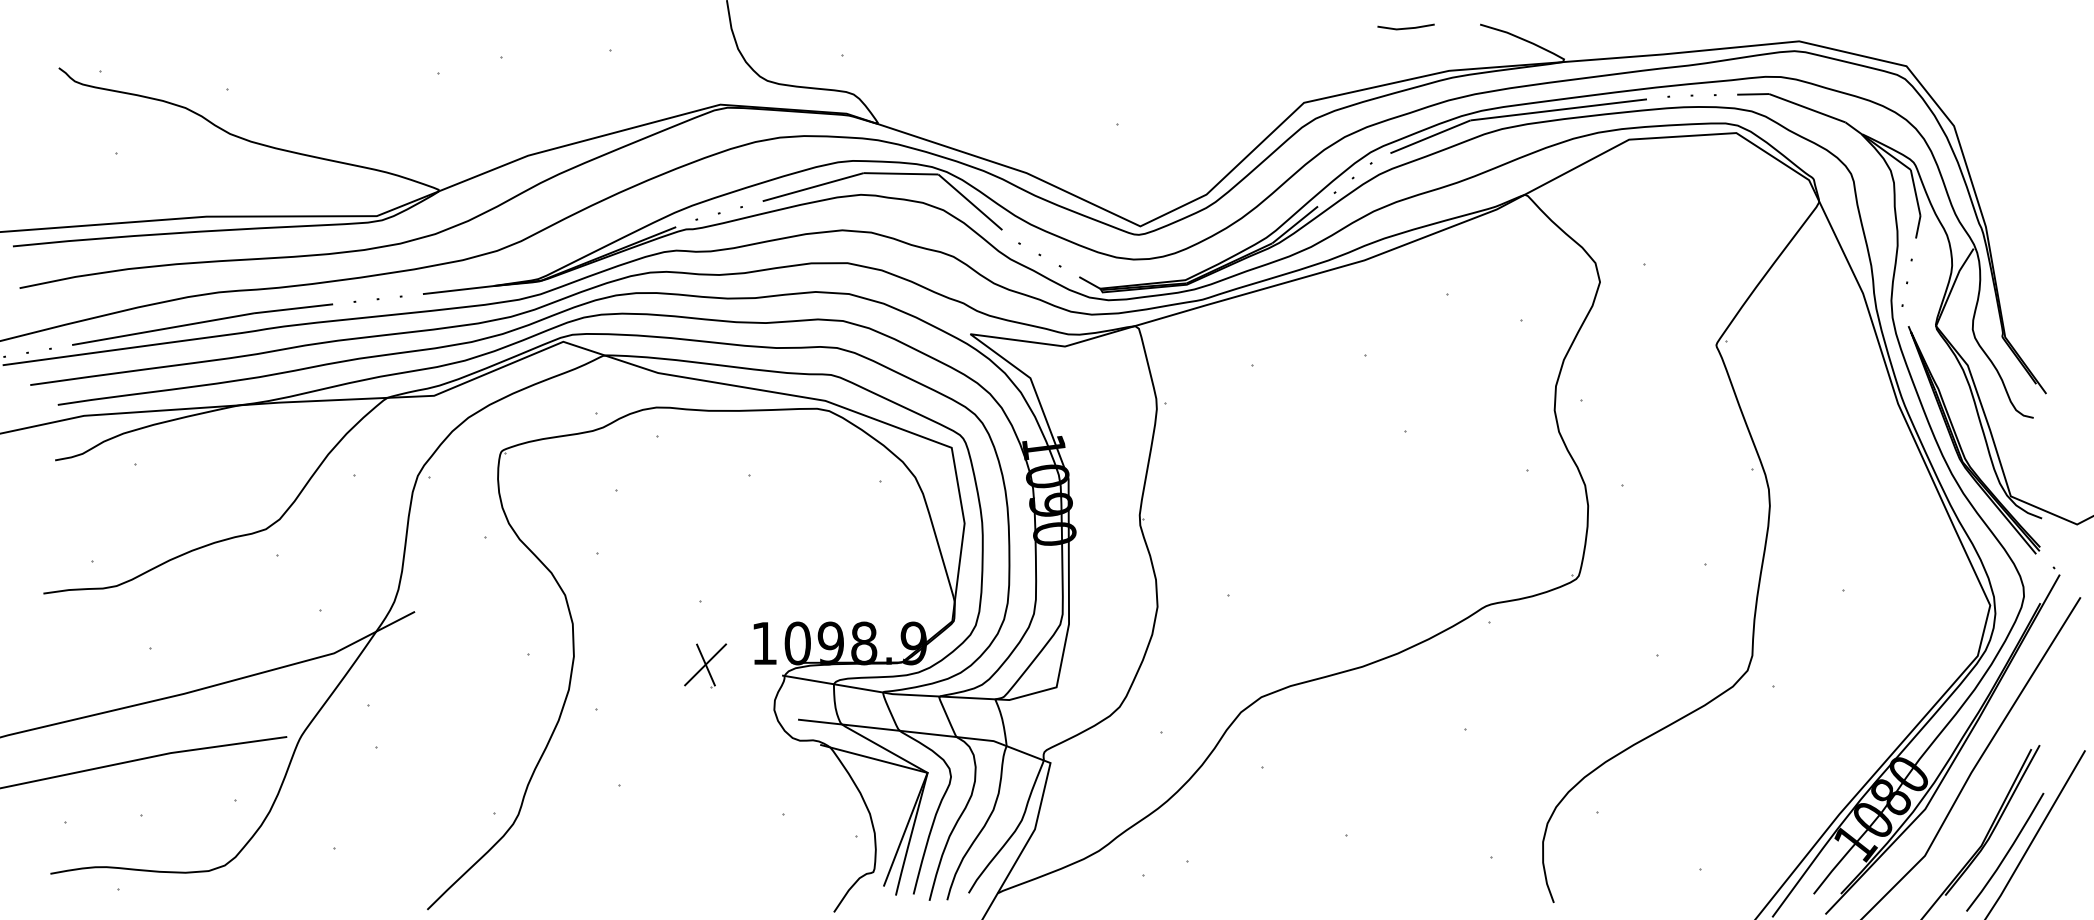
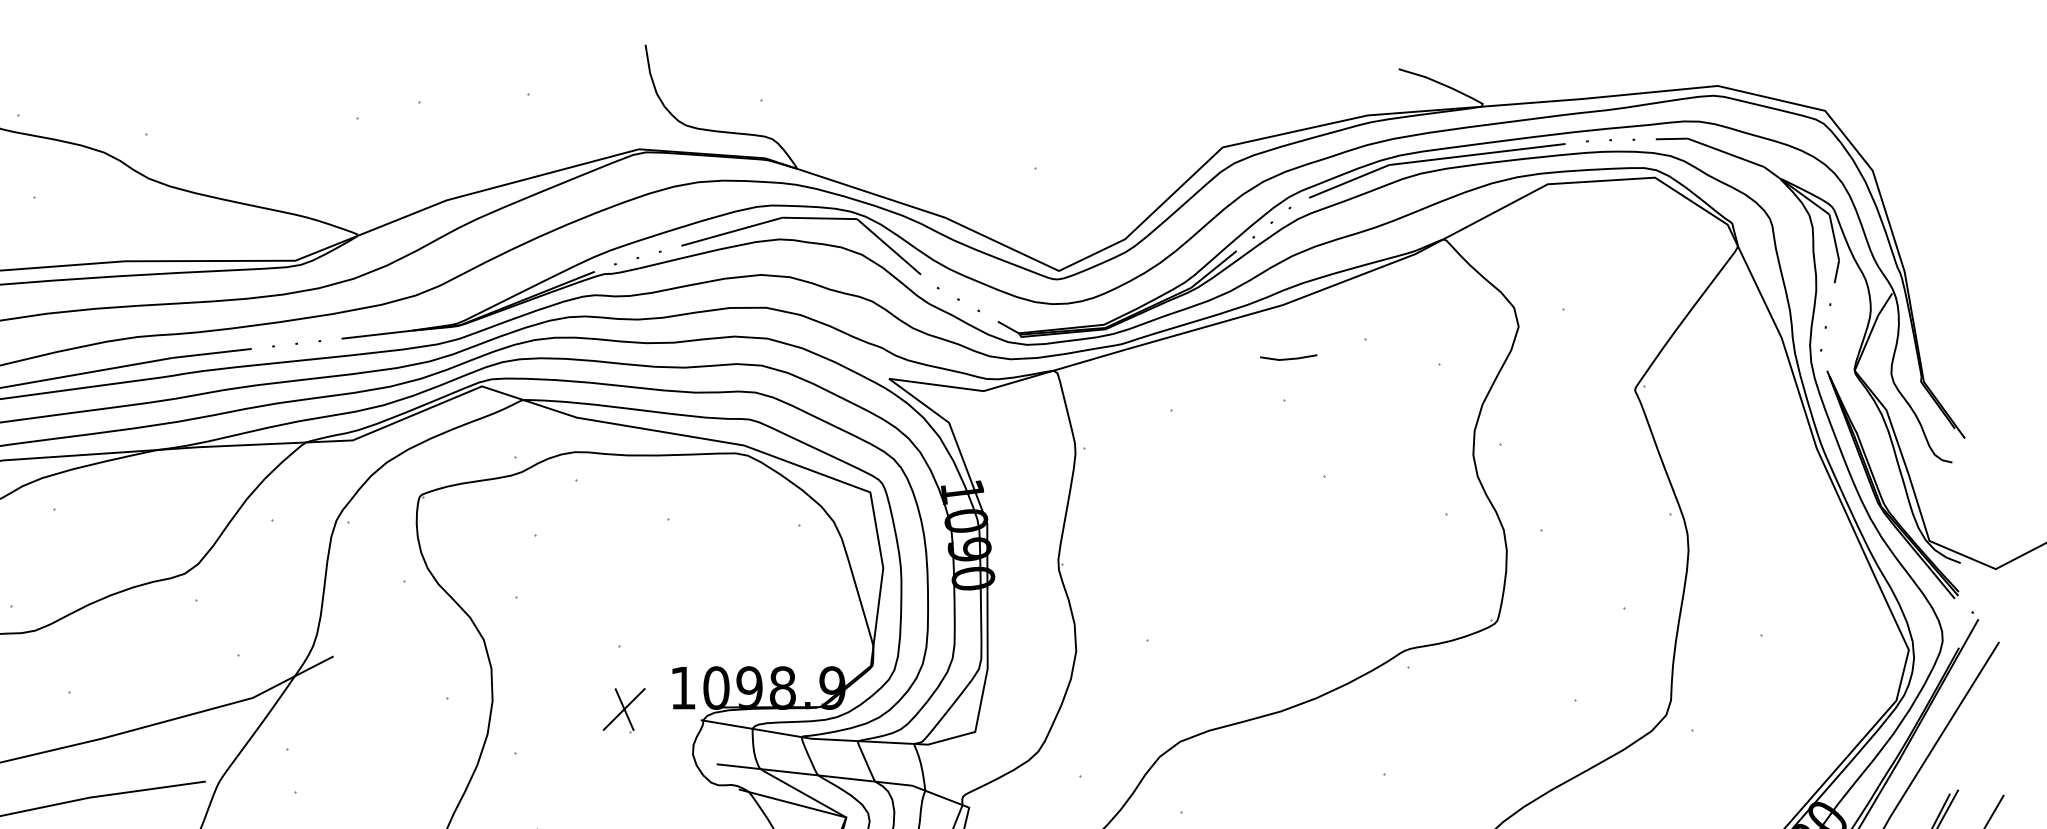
line: (1405, 27) -> (1288, 358), moved

